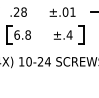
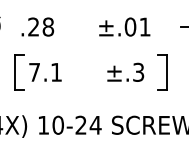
text: (22, 34) -> (45, 71), 6.8 -> 7.1
text: (69, 34) -> (138, 71), ±.4 -> ±.3

